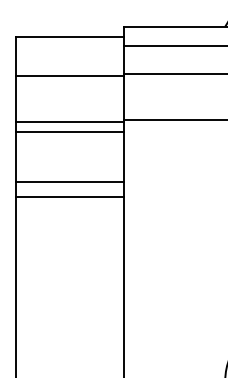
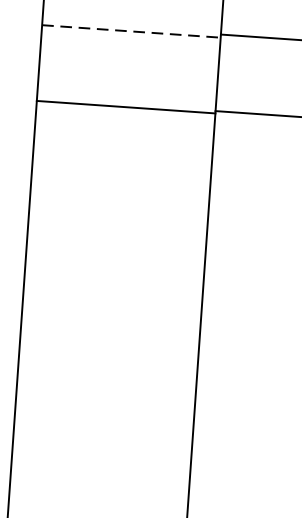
line: (70, 76) -> (131, 31), solid -> dashed
line: (70, 131) -> (125, 123), removed
line: (70, 182) -> (119, 207), removed
line: (70, 196) -> (117, 230), removed

